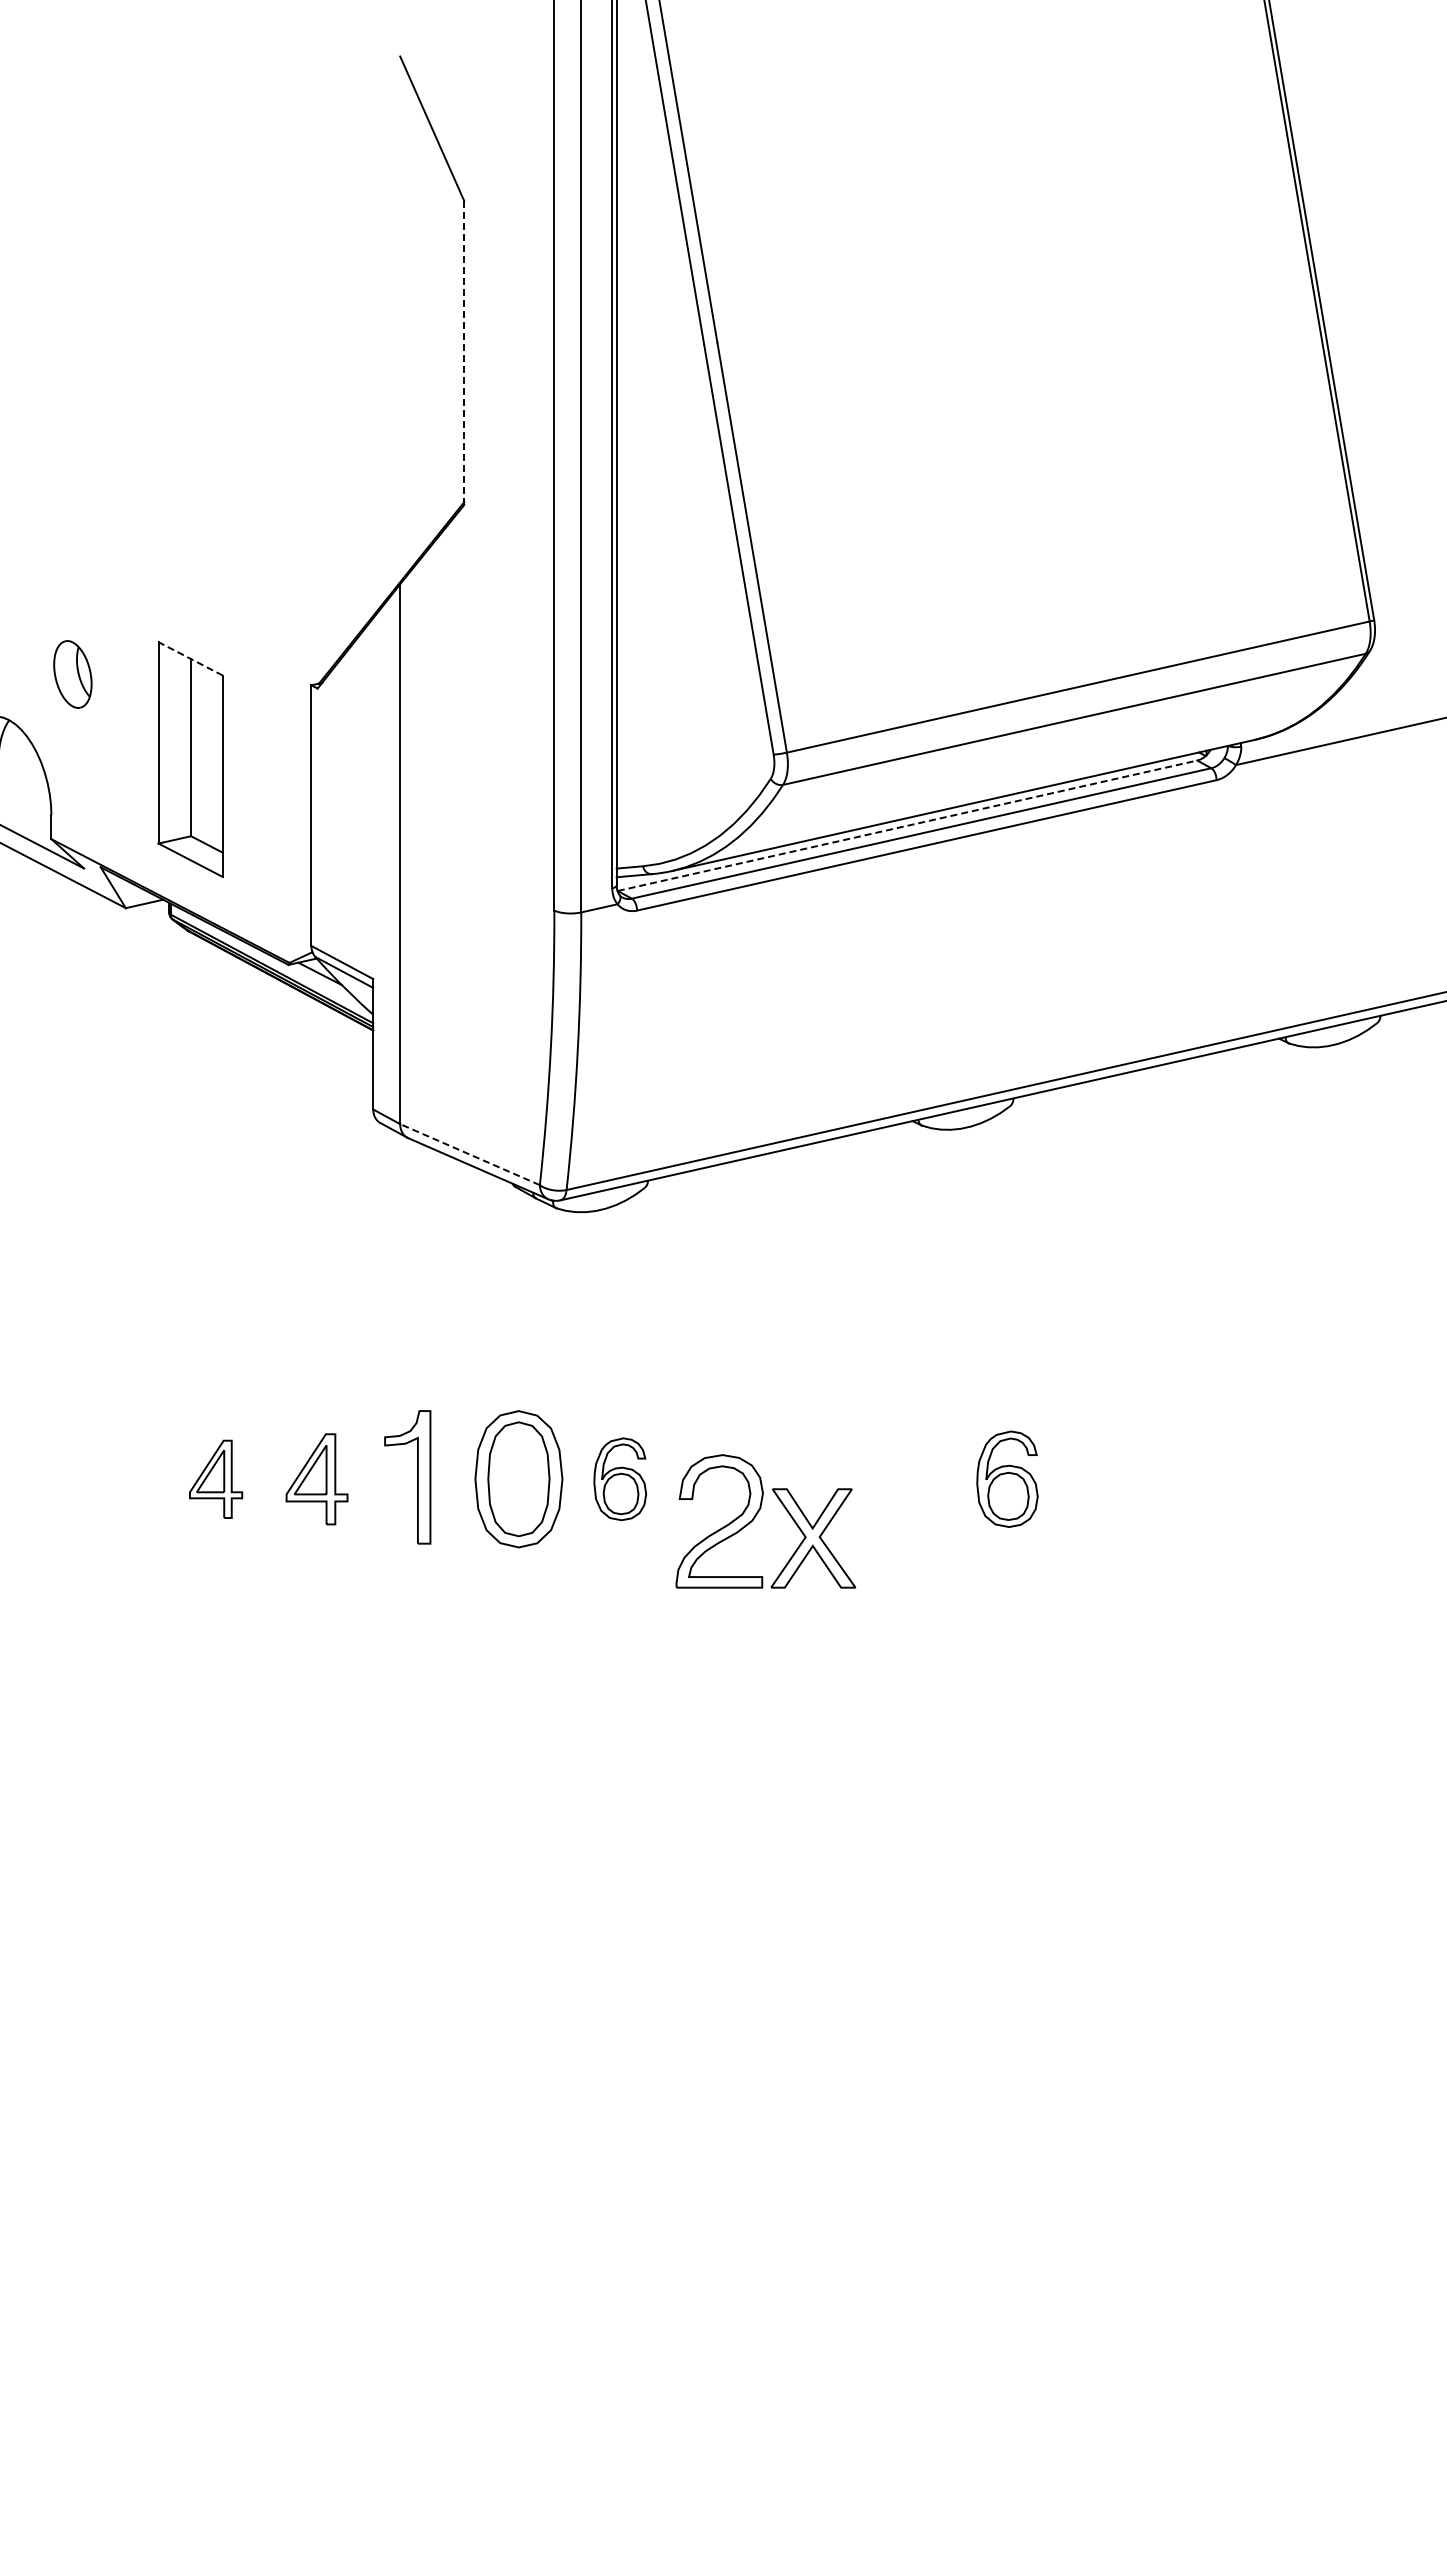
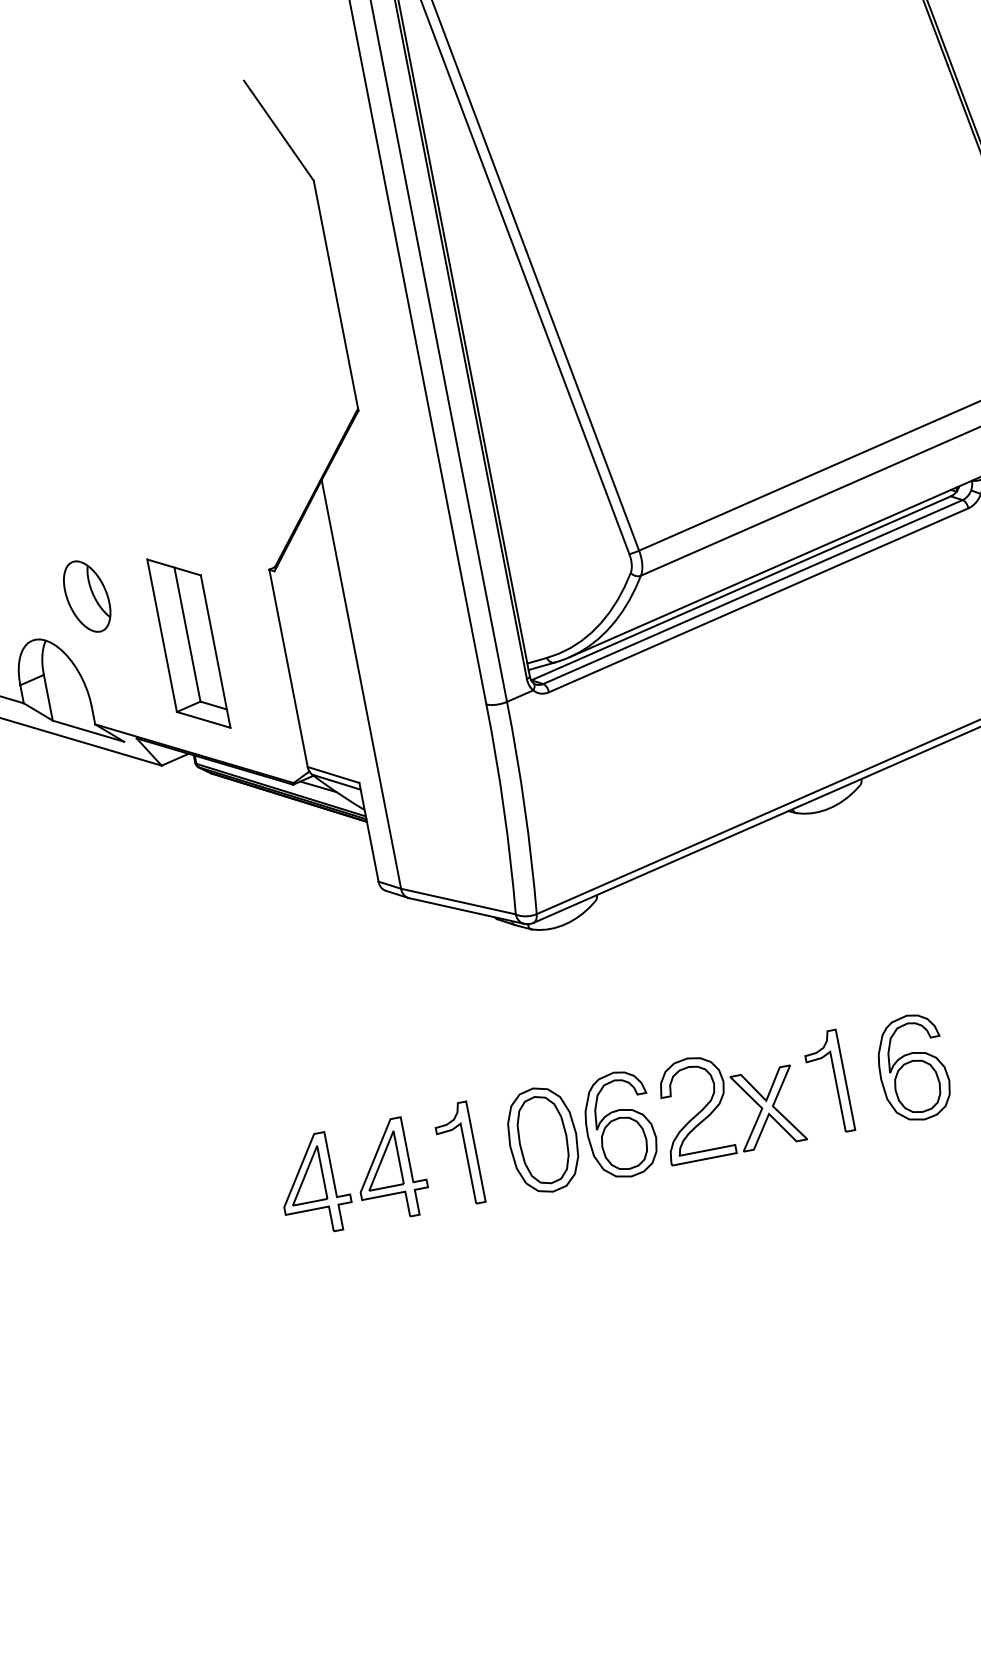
line: (464, 353) -> (336, 296), dashed -> solid
line: (190, 658) -> (173, 567), dashed -> solid
part: (72, 674) -> (86, 596), size x1.43
line: (907, 825) -> (741, 588), dashed -> solid
line: (469, 1154) -> (458, 901), dashed -> solid
part: (905, 1477) -> (835, 1081), added
part: (215, 1479) -> (313, 1184), size x1.67
part: (316, 1479) -> (390, 1170), size x1.43
part: (620, 1479) -> (620, 1125), size x1.67
part: (1007, 1479) -> (913, 1068), size x1.43
part: (756, 1516) -> (722, 1100), moved

